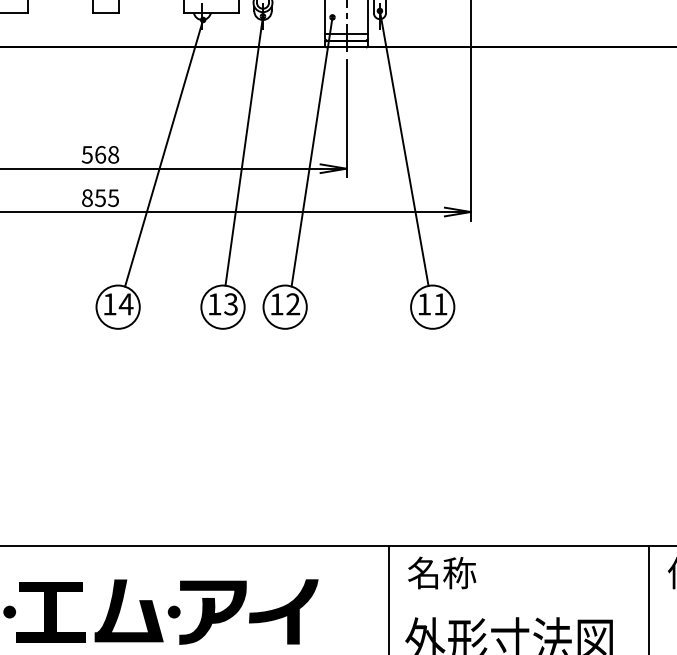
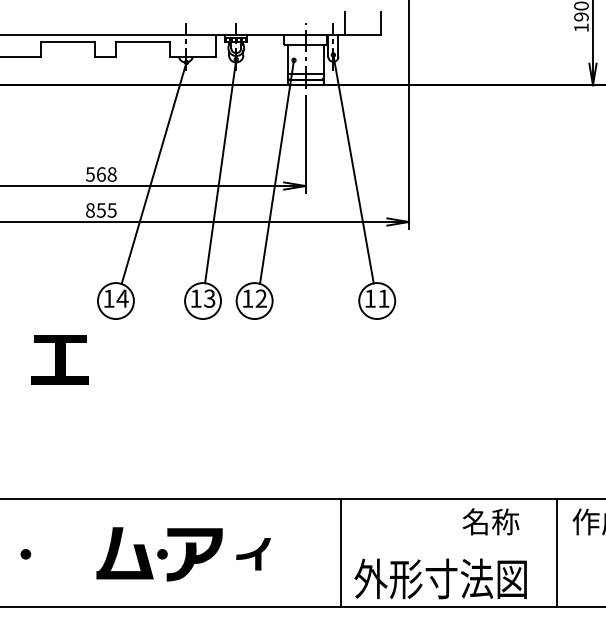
text: (441, 572) -> (490, 521), moved
part: (50, 612) -> (59, 359), moved
part: (283, 612) -> (253, 554), size x0.6

